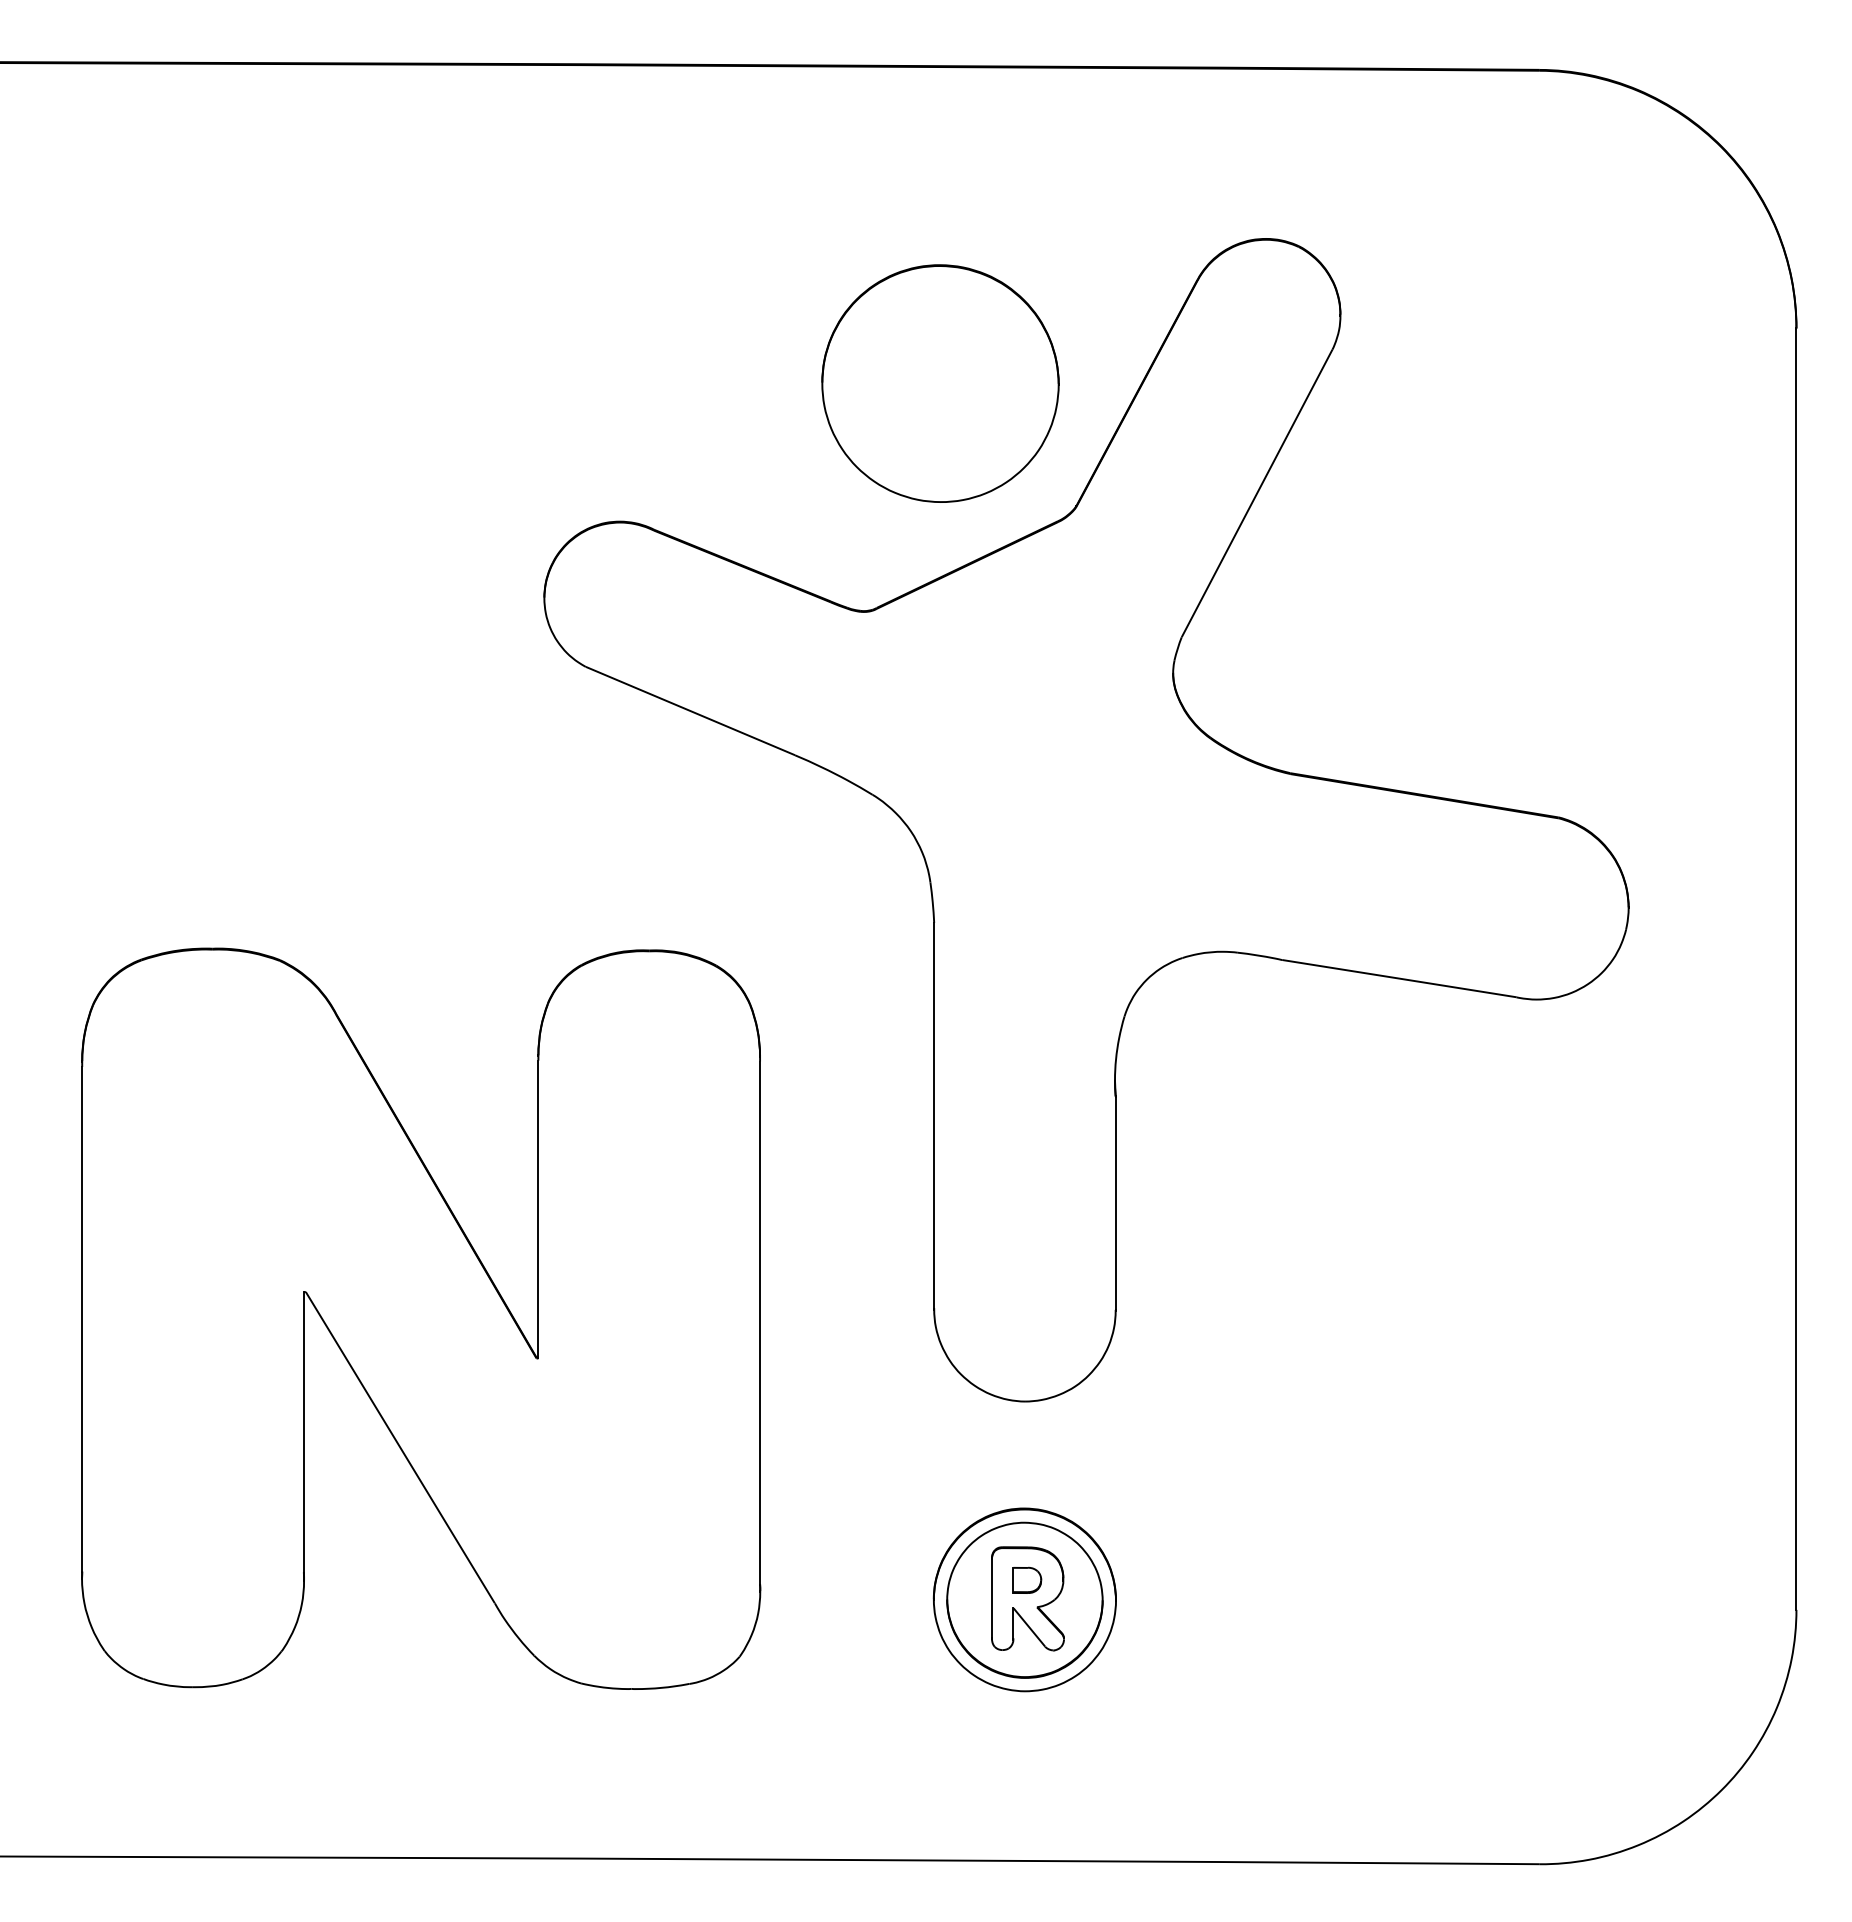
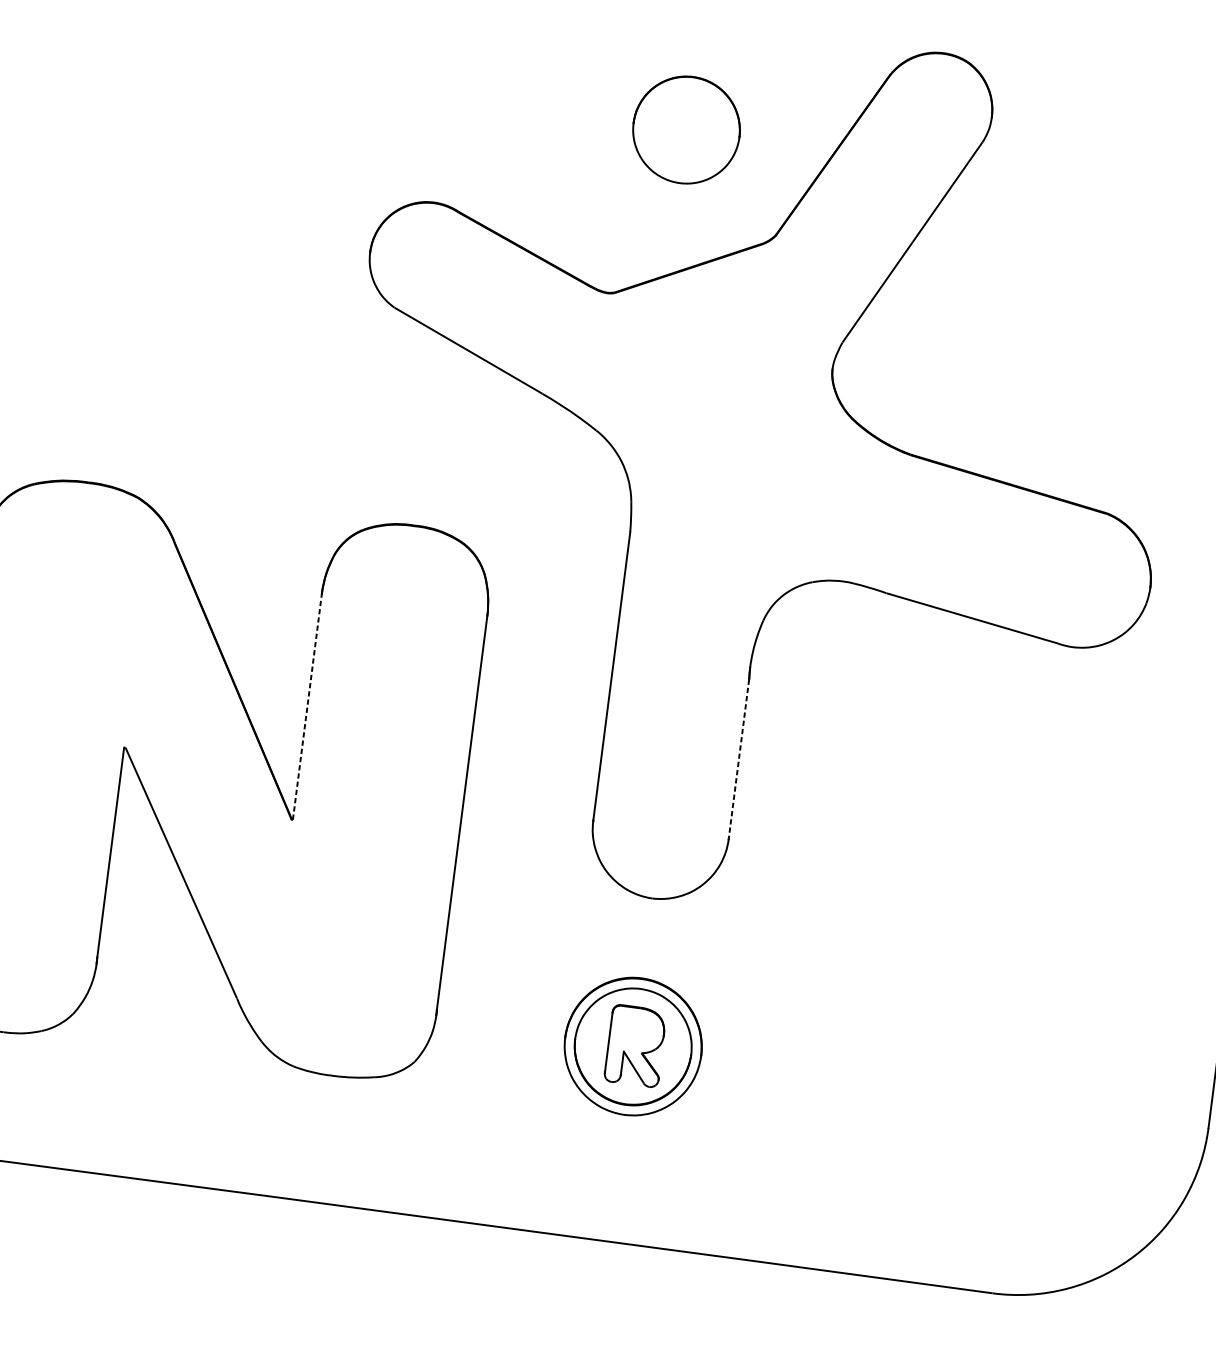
part: (940, 383) -> (686, 130), size x0.6
line: (1115, 1203) -> (738, 759), solid -> dashed
line: (538, 1209) -> (307, 708), solid -> dashed
part: (1027, 1579) -> (637, 1031), removed

